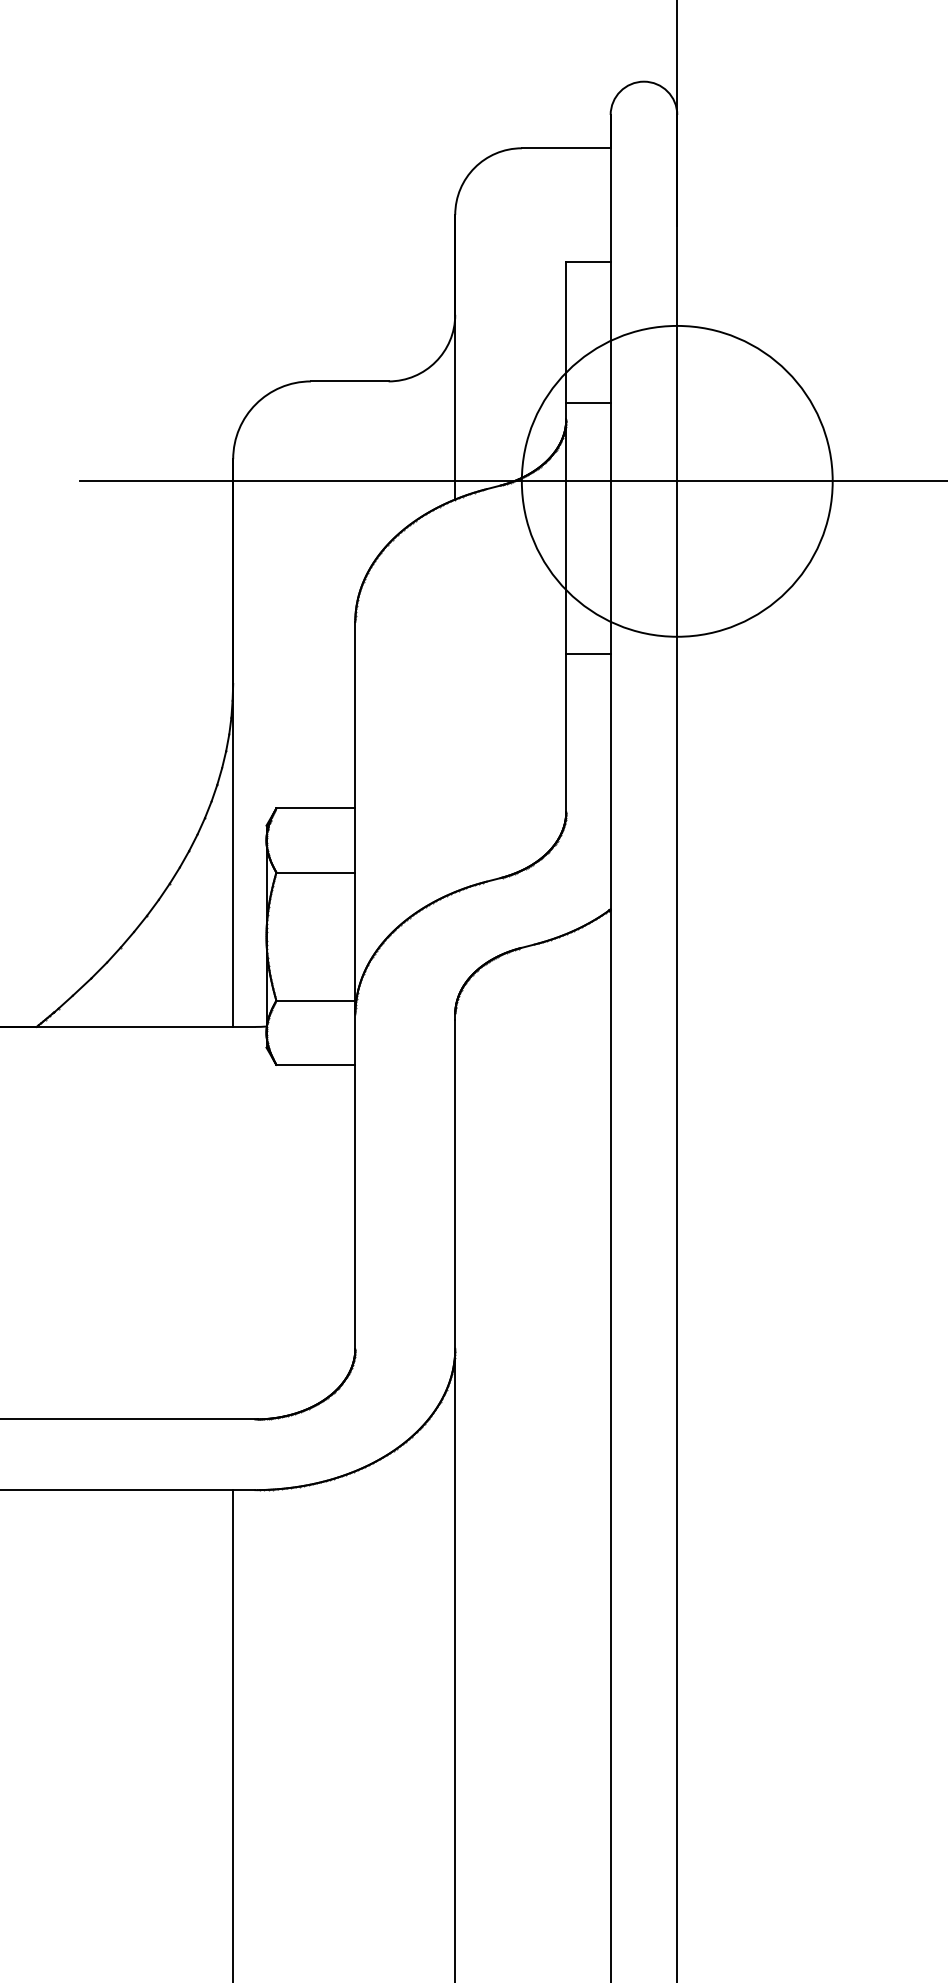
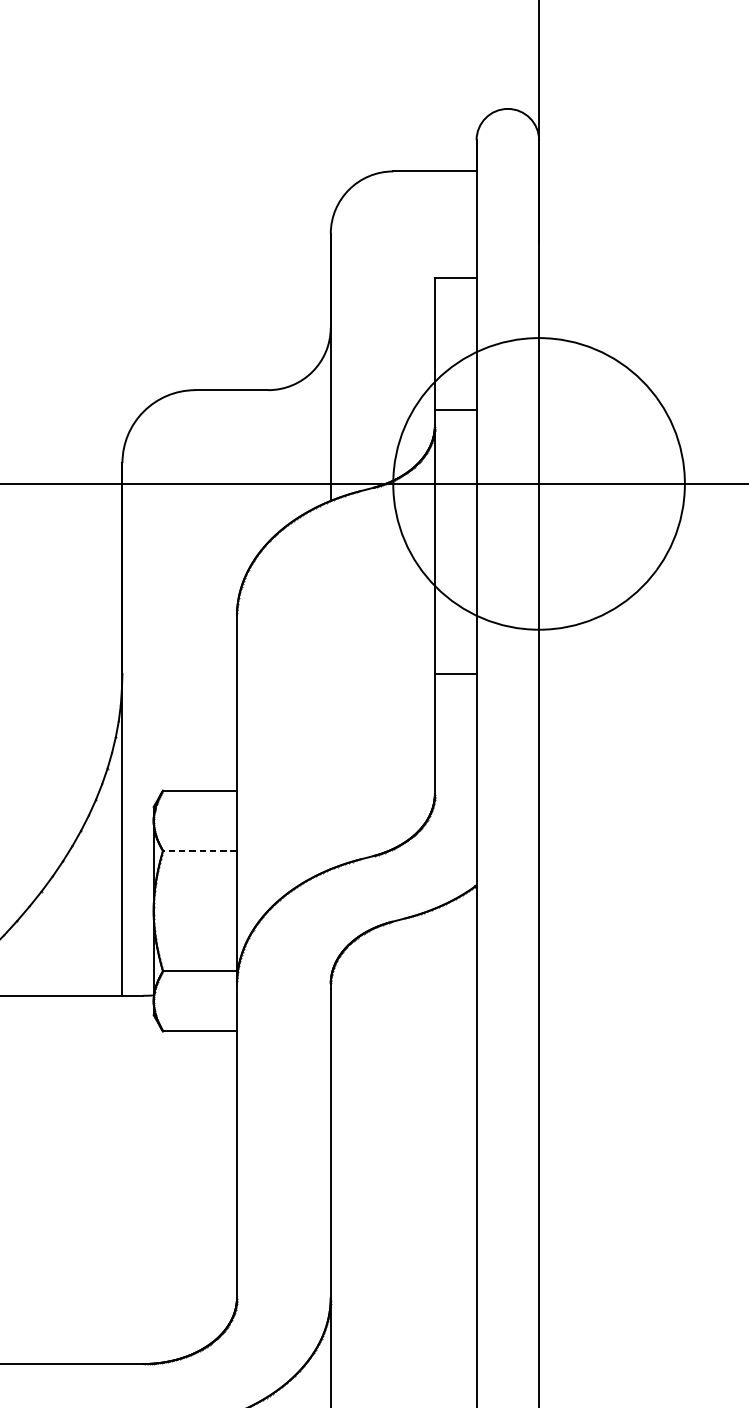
line: (588, 654) -> (455, 674), moved
line: (315, 872) -> (199, 850), solid -> dashed

